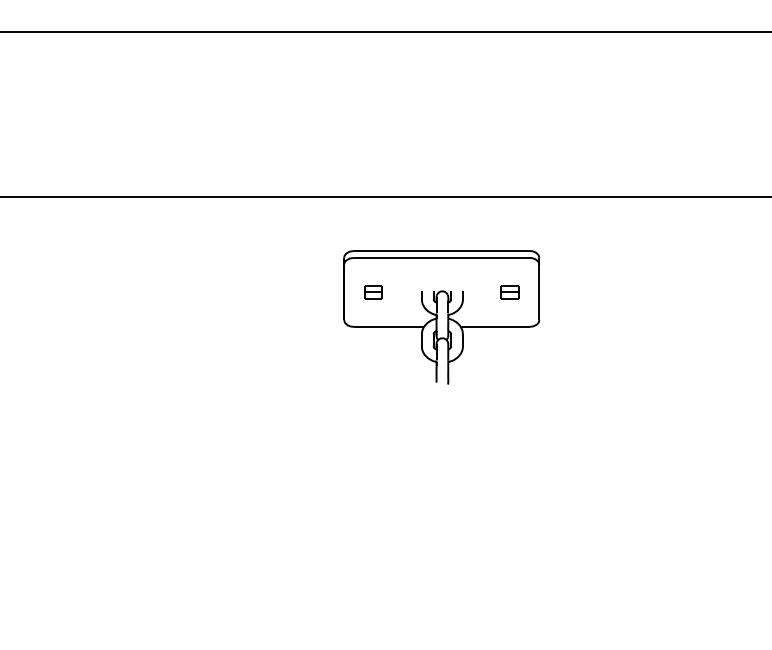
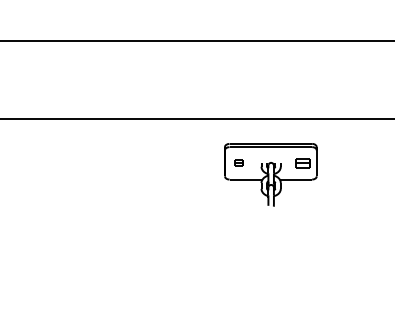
part: (509, 290) -> (302, 162), size x1.6

